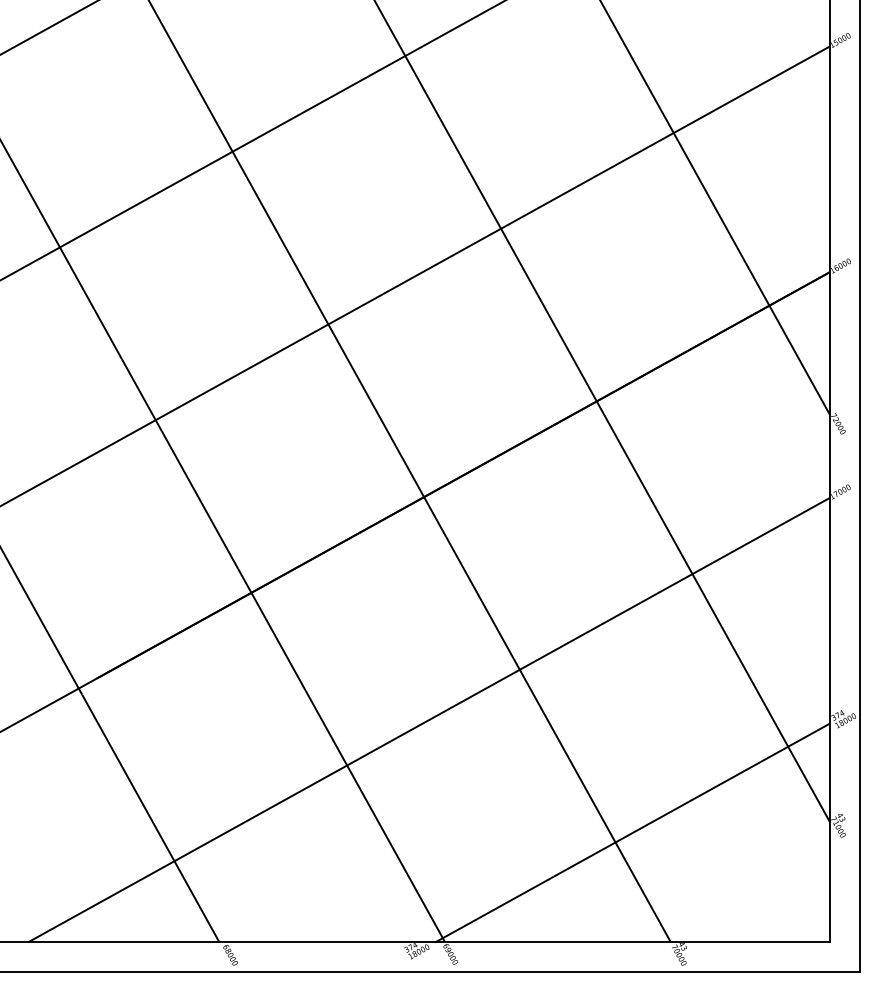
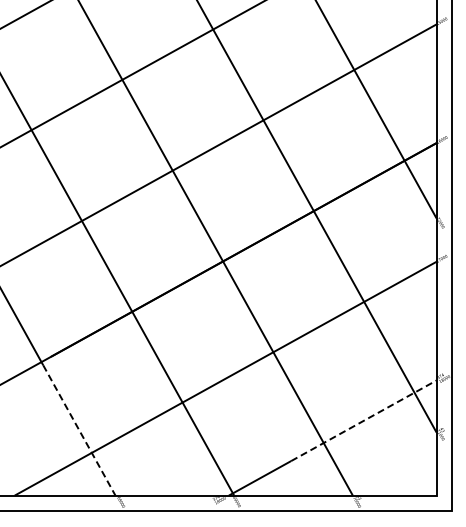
line: (693, 799) -> (364, 420), solid -> dashed
line: (151, 818) -> (79, 430), solid -> dashed

